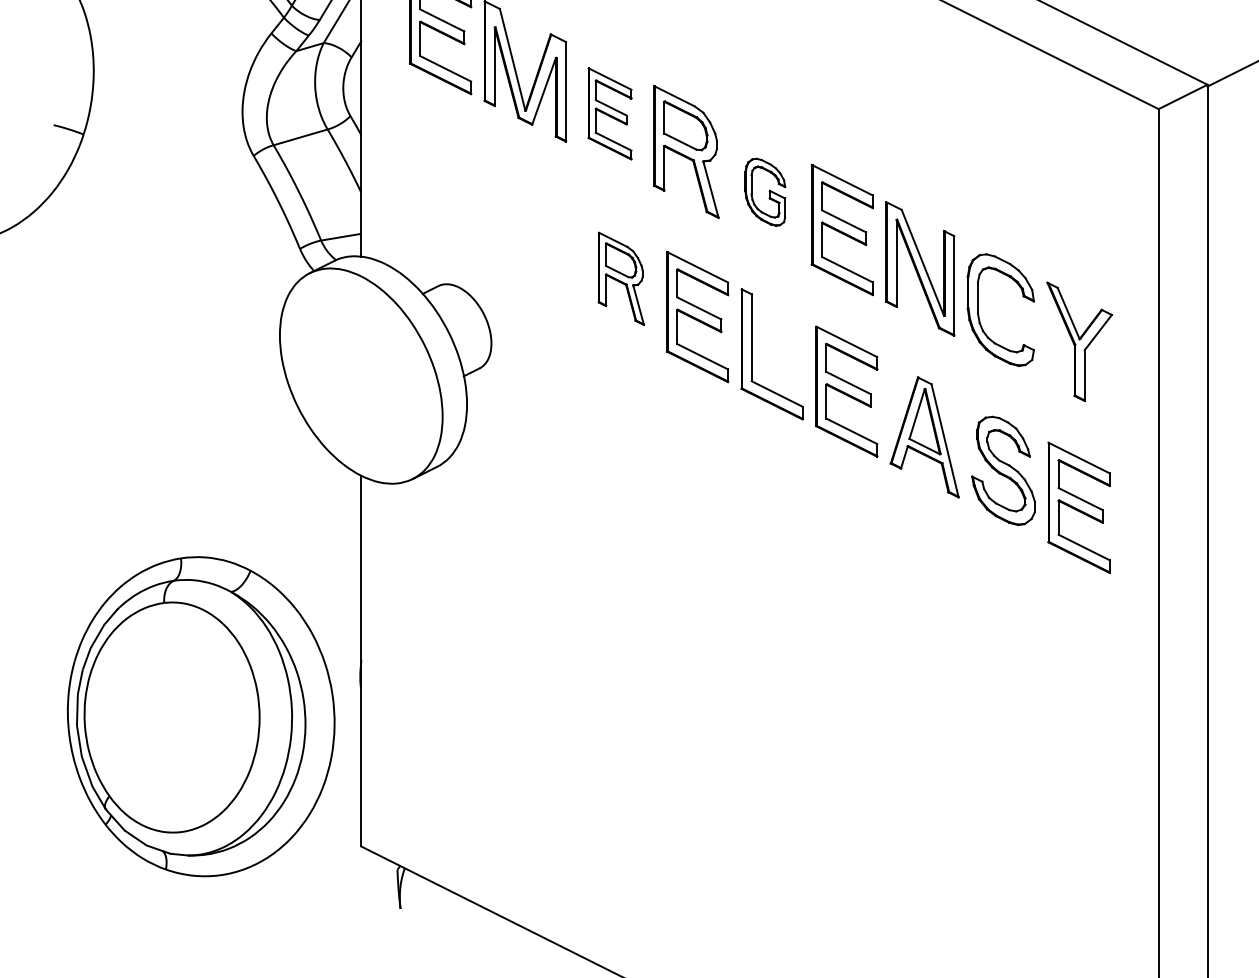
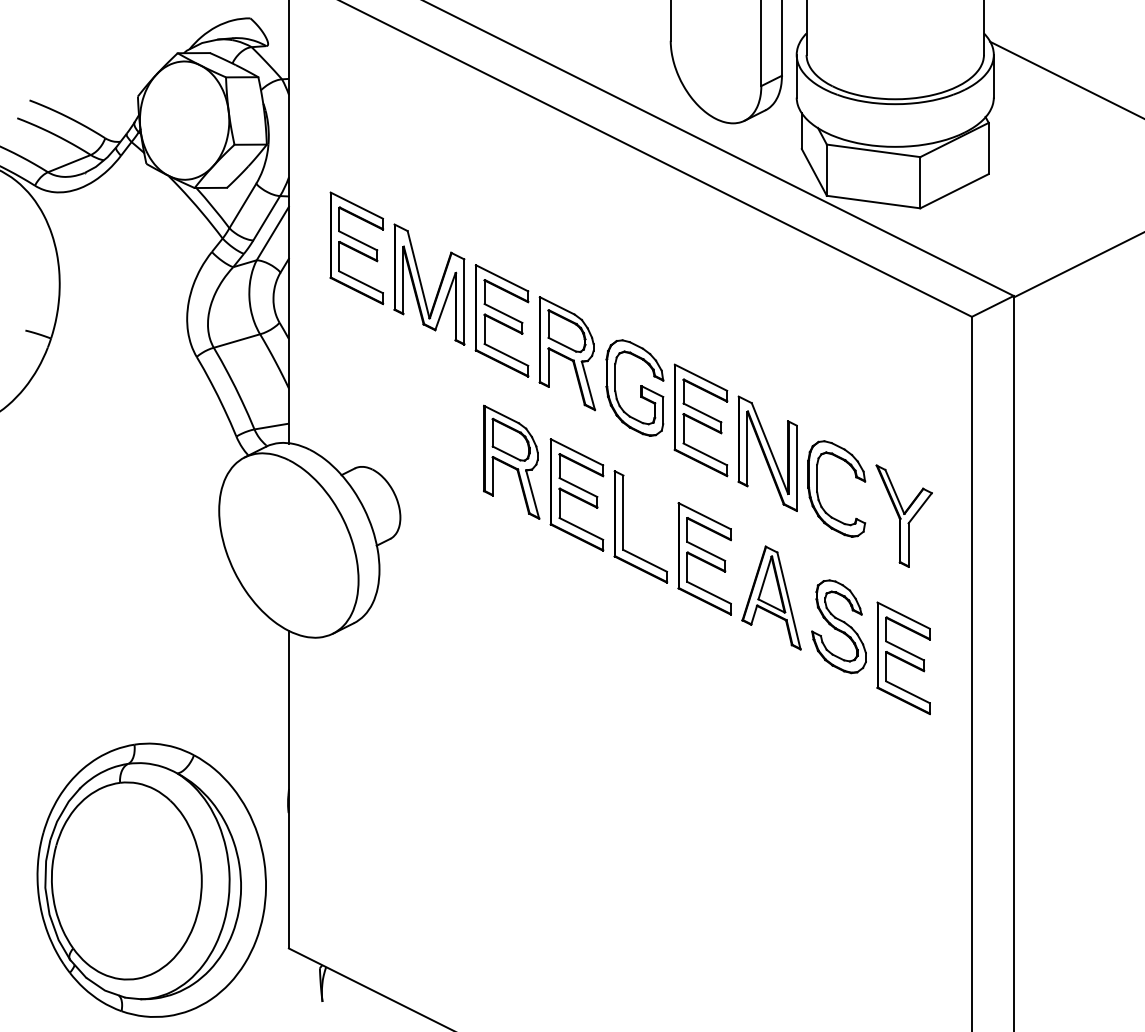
part: (609, 113) -> (501, 320), size x1.43
part: (764, 191) -> (634, 387), size x1.67
part: (621, 278) -> (511, 461), size x1.43
part: (200, 715) -> (151, 879), moved

